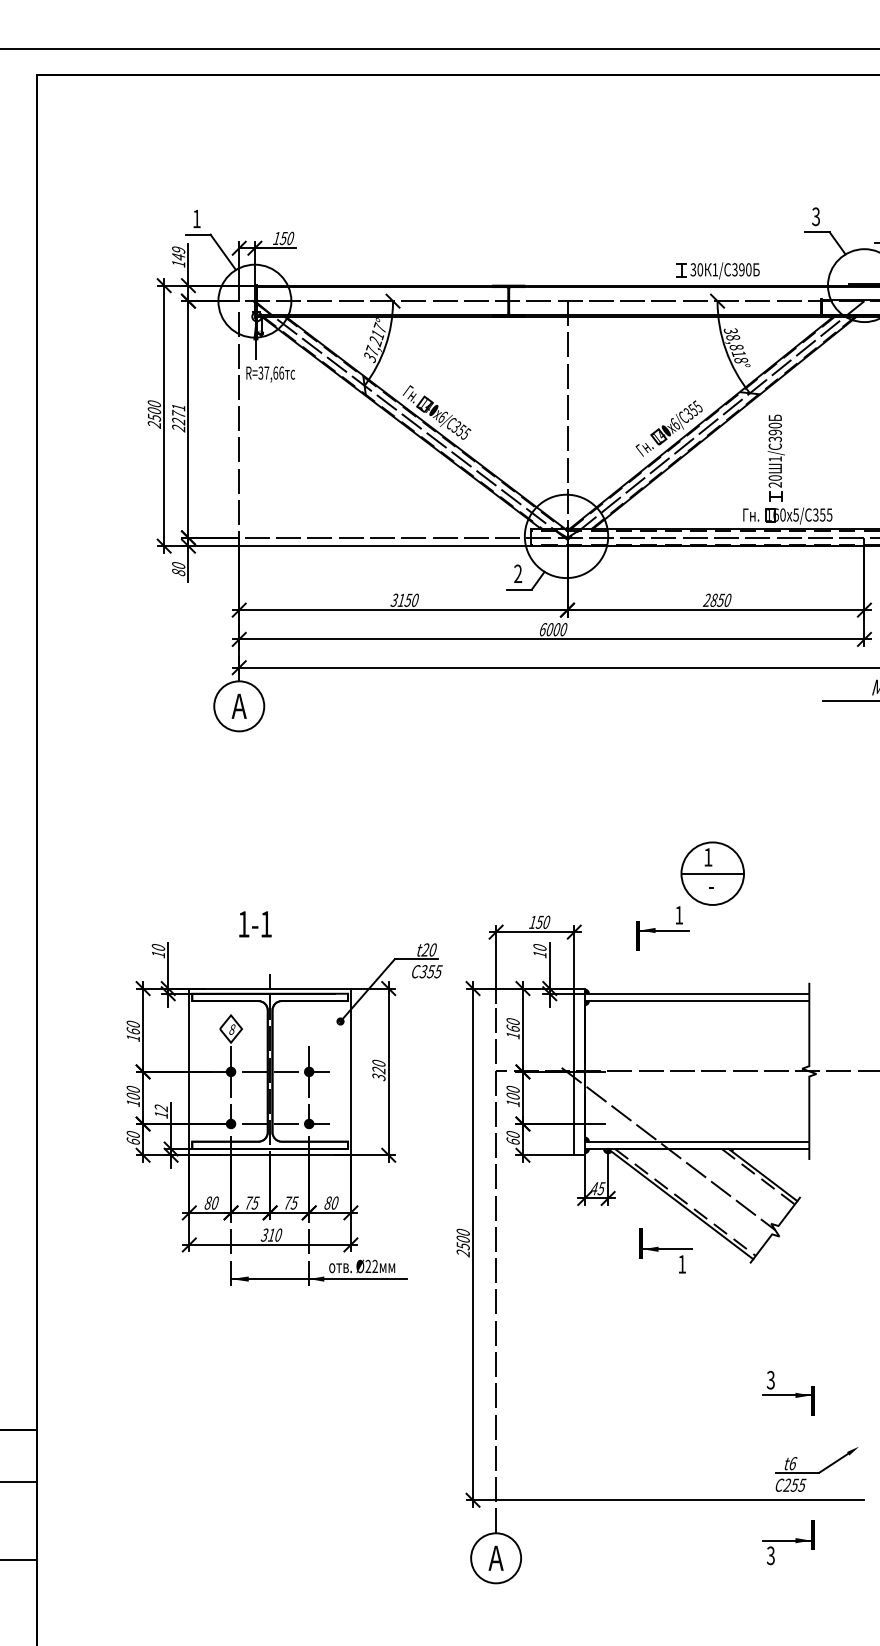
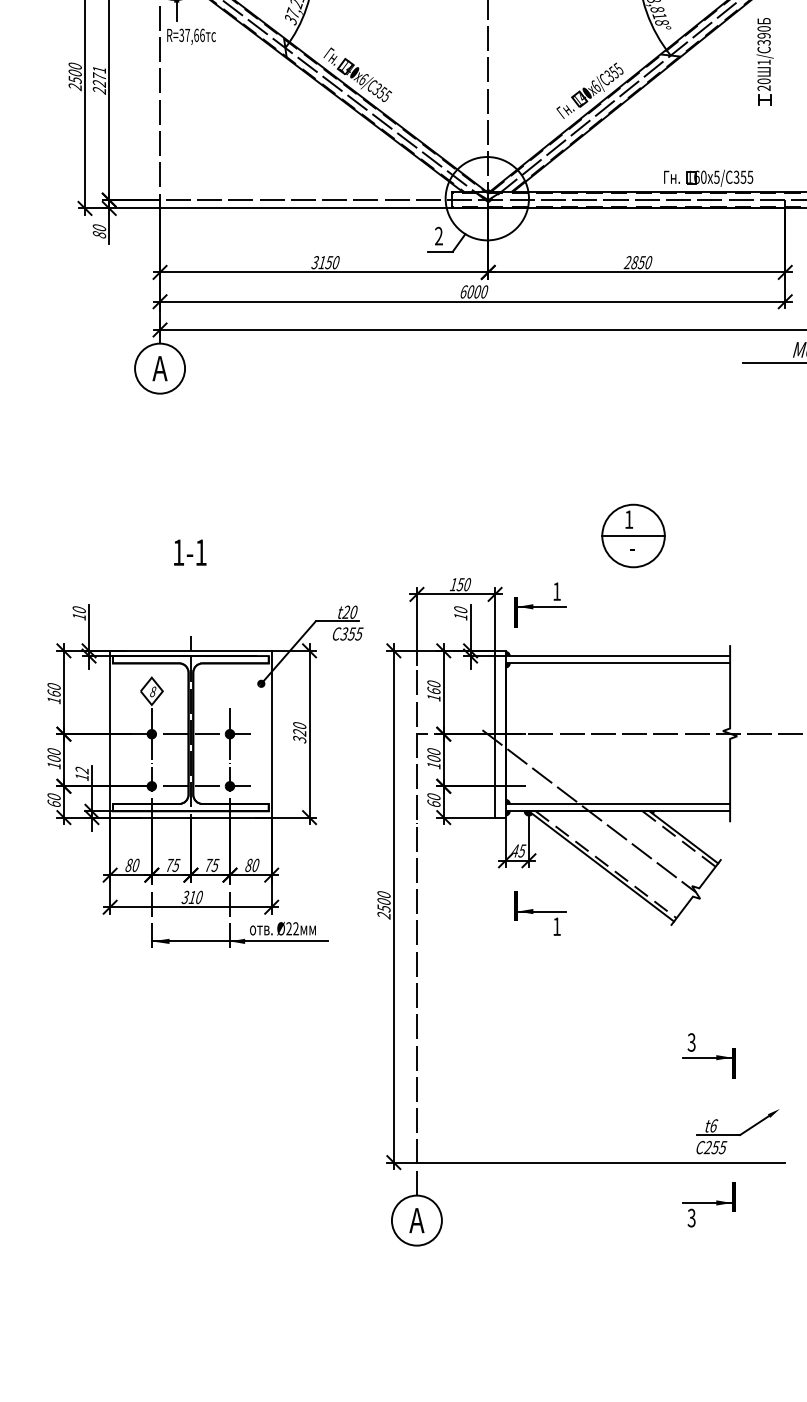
part: (775, 457) -> (764, 60), moved
text: (255, 924) -> (190, 552), moved
part: (662, 928) -> (540, 604), moved
part: (665, 1250) -> (540, 912), moved

